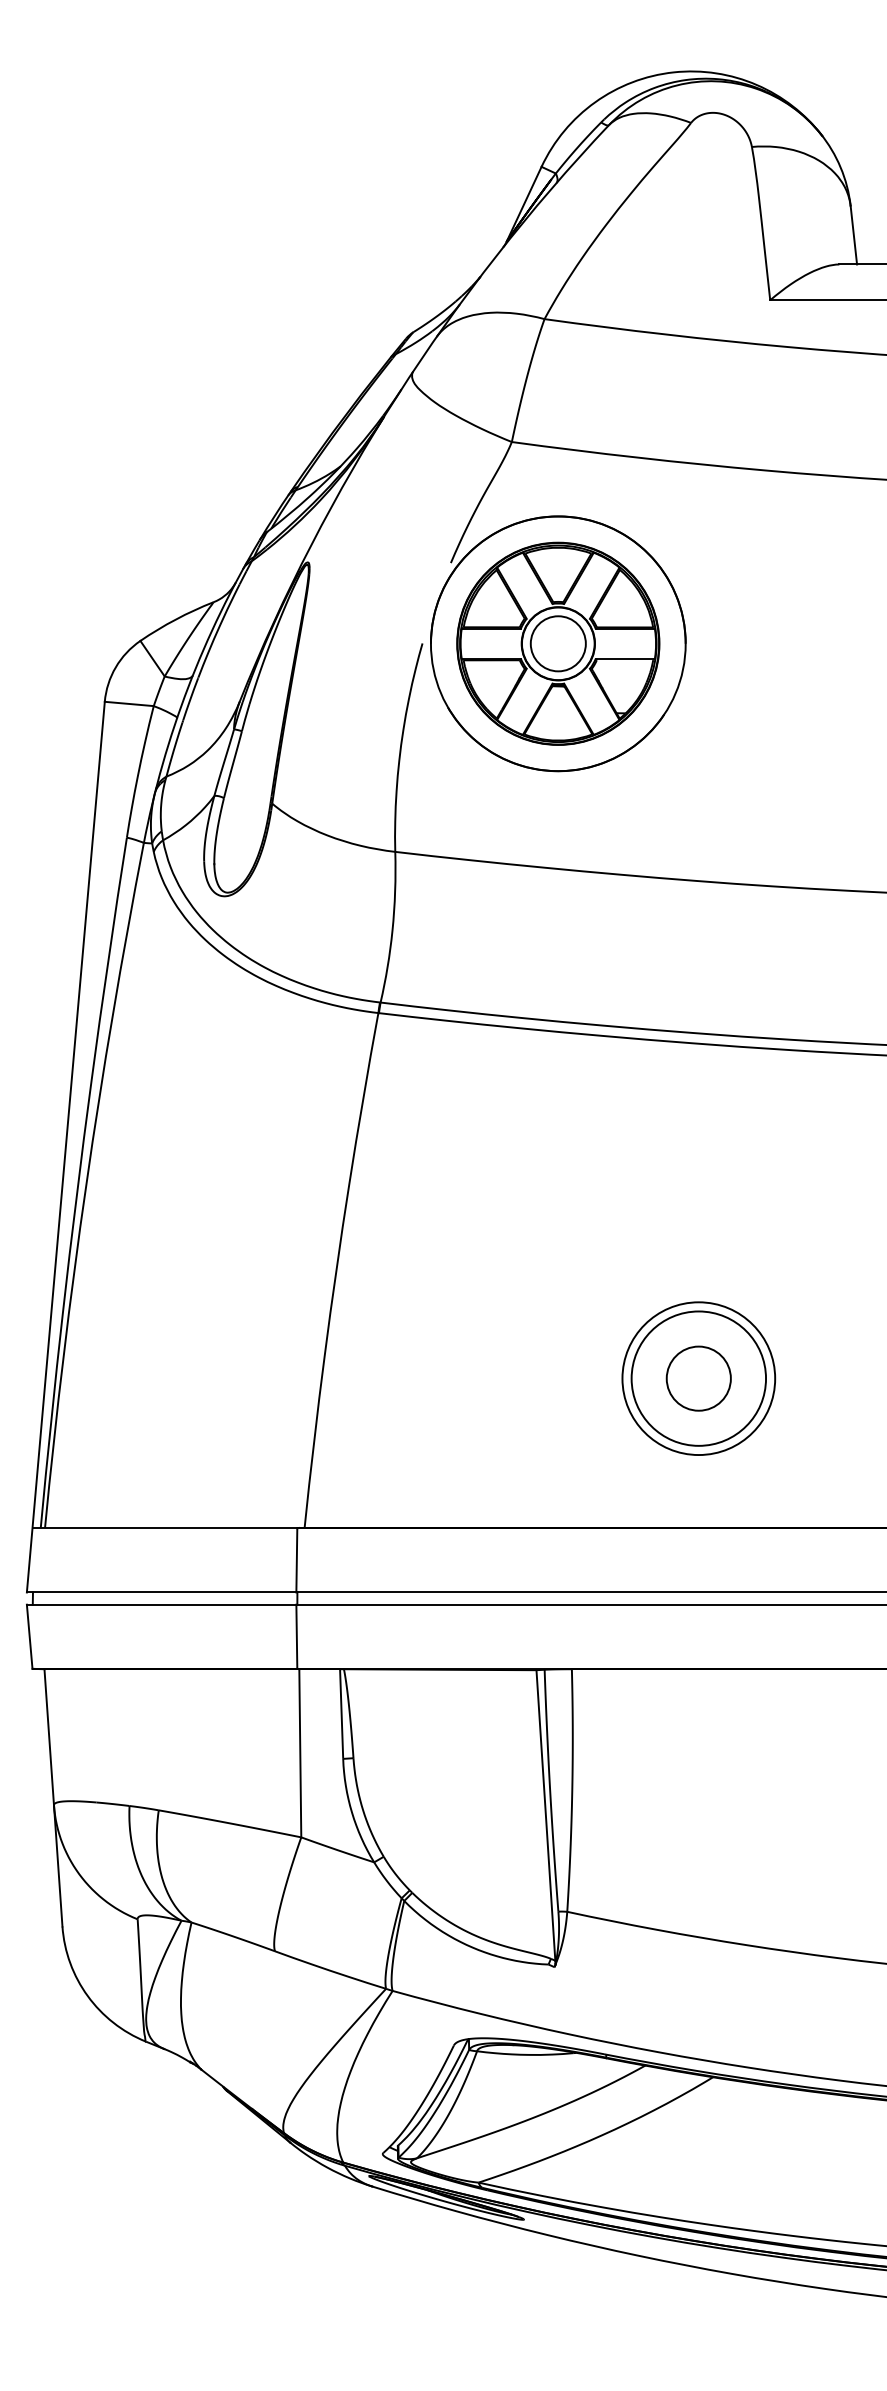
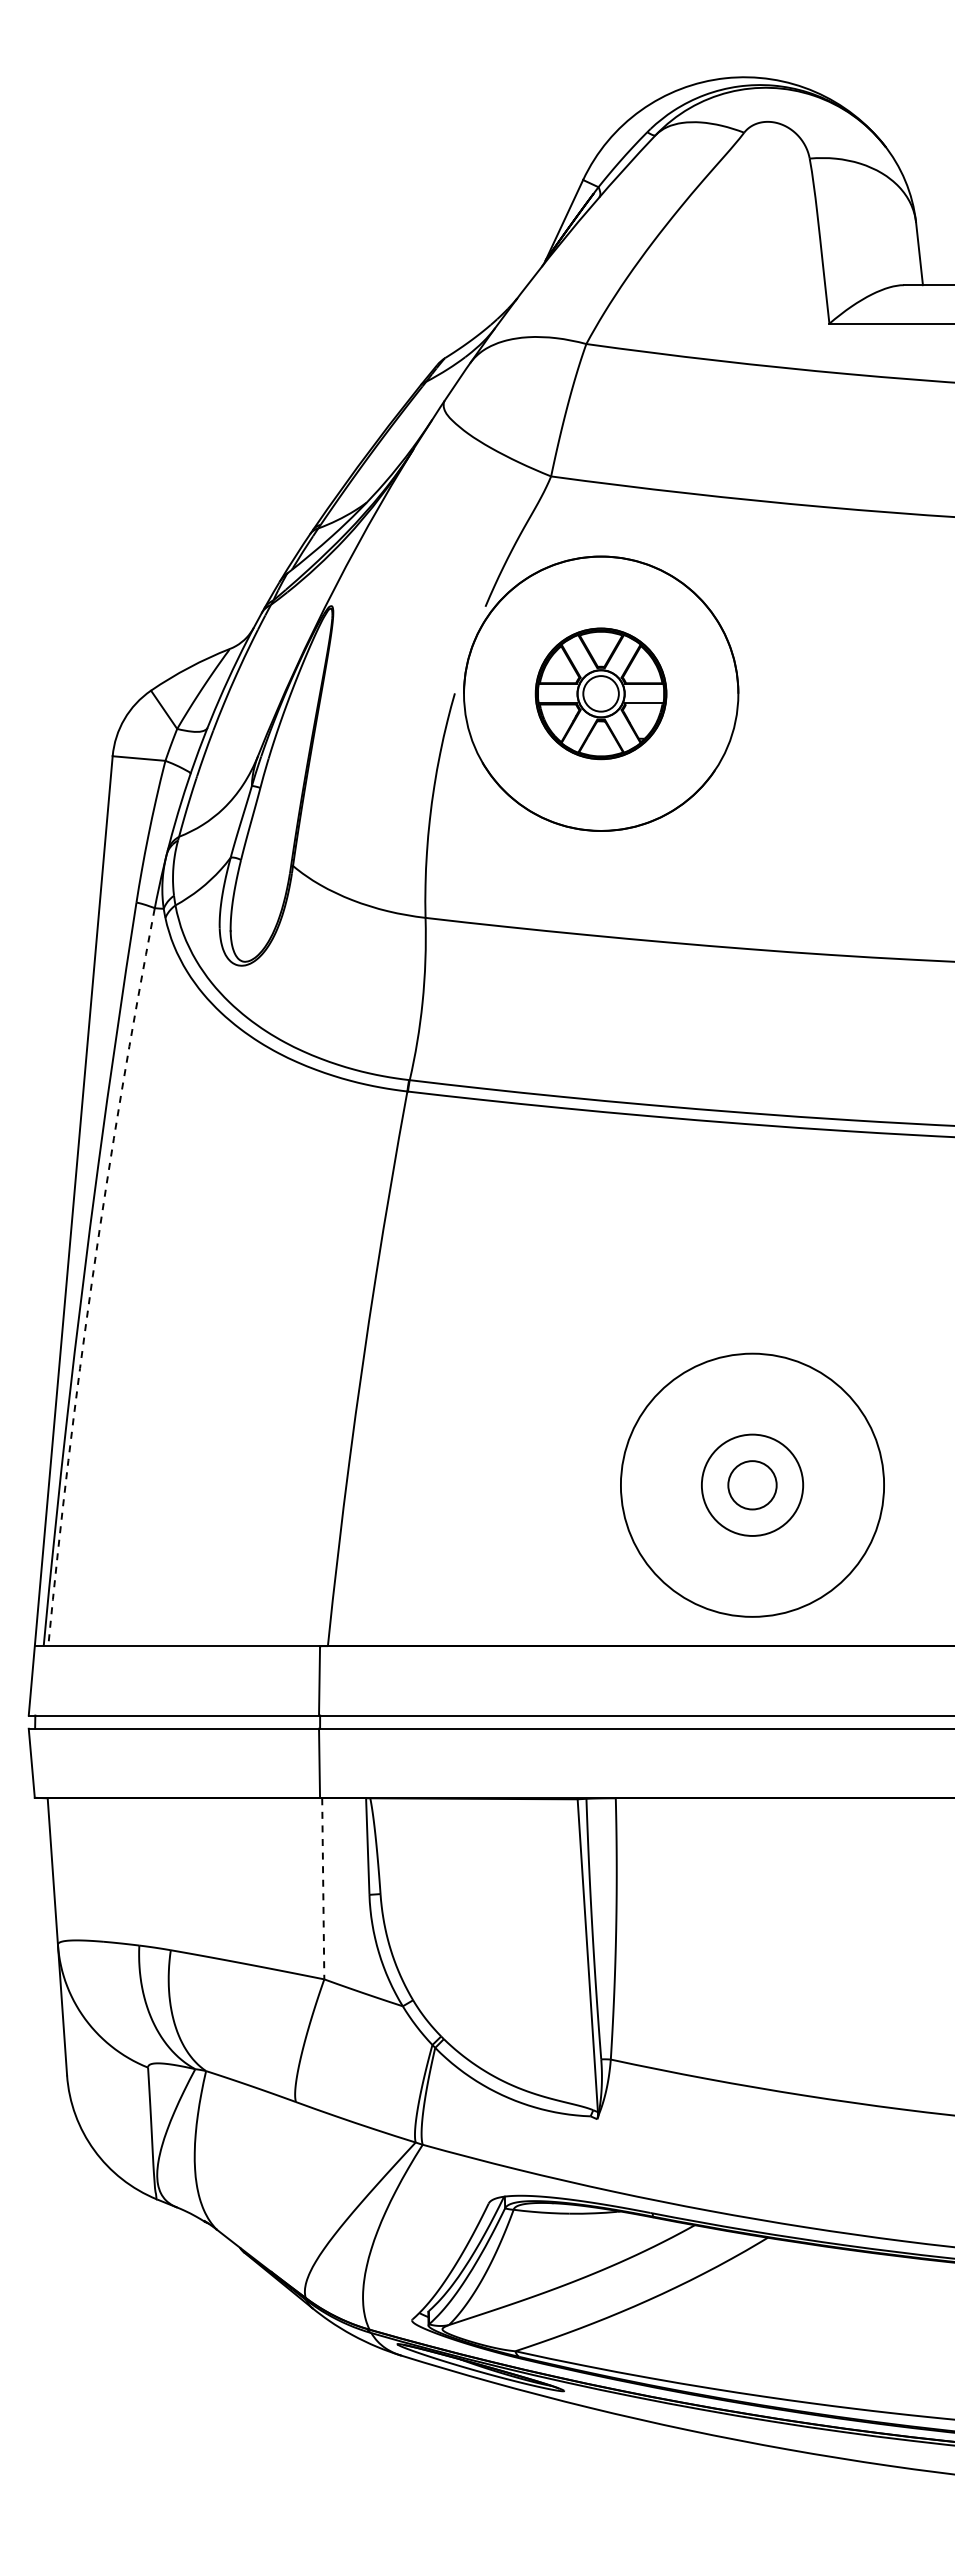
part: (557, 643) -> (600, 693), size x0.6
arc: (86, 1184) -> (92, 1276), solid -> dashed
circle: (698, 1377) -> (752, 1484), size x0.7
circle: (698, 1377) -> (752, 1484), size x0.7
circle: (698, 1378) -> (752, 1485), size x1.6
line: (300, 1753) -> (323, 1888), solid -> dashed

